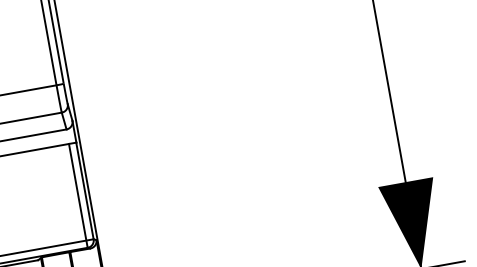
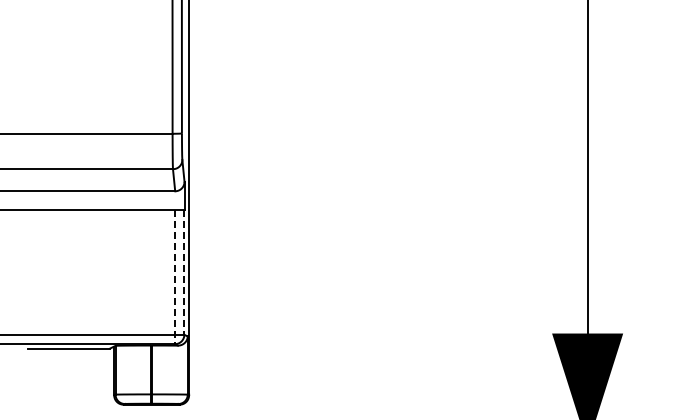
line: (85, 191) -> (184, 272), solid -> dashed
line: (78, 196) -> (174, 277), solid -> dashed

